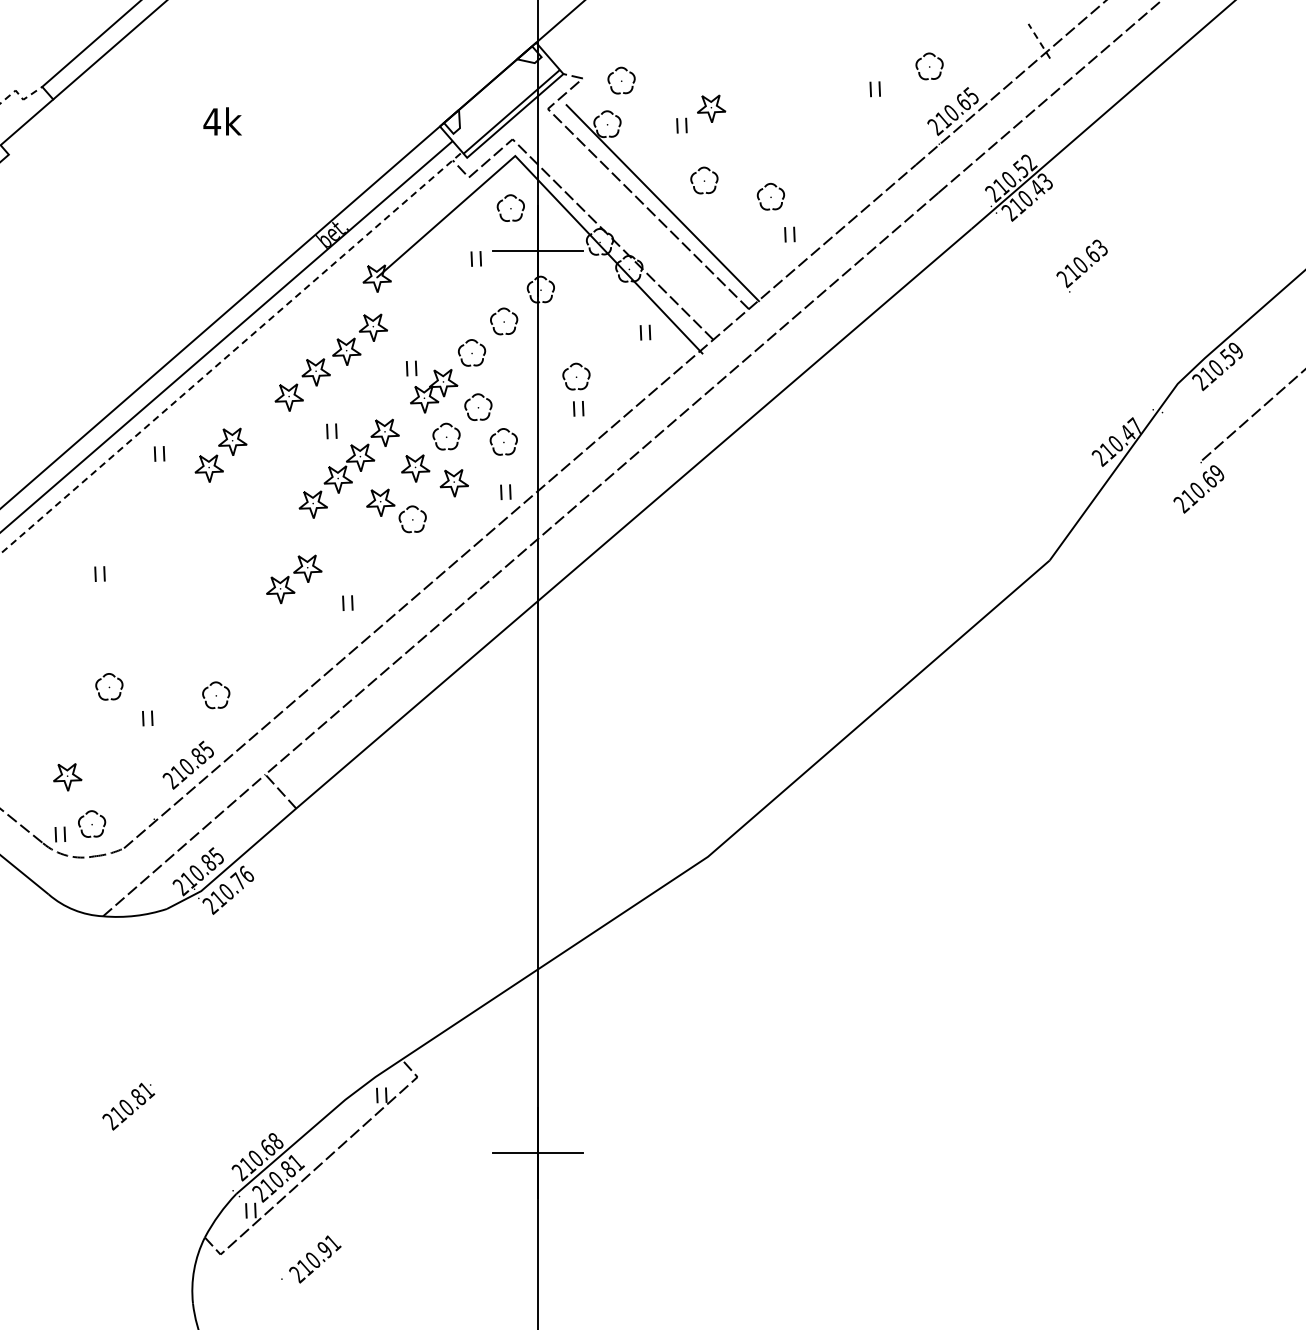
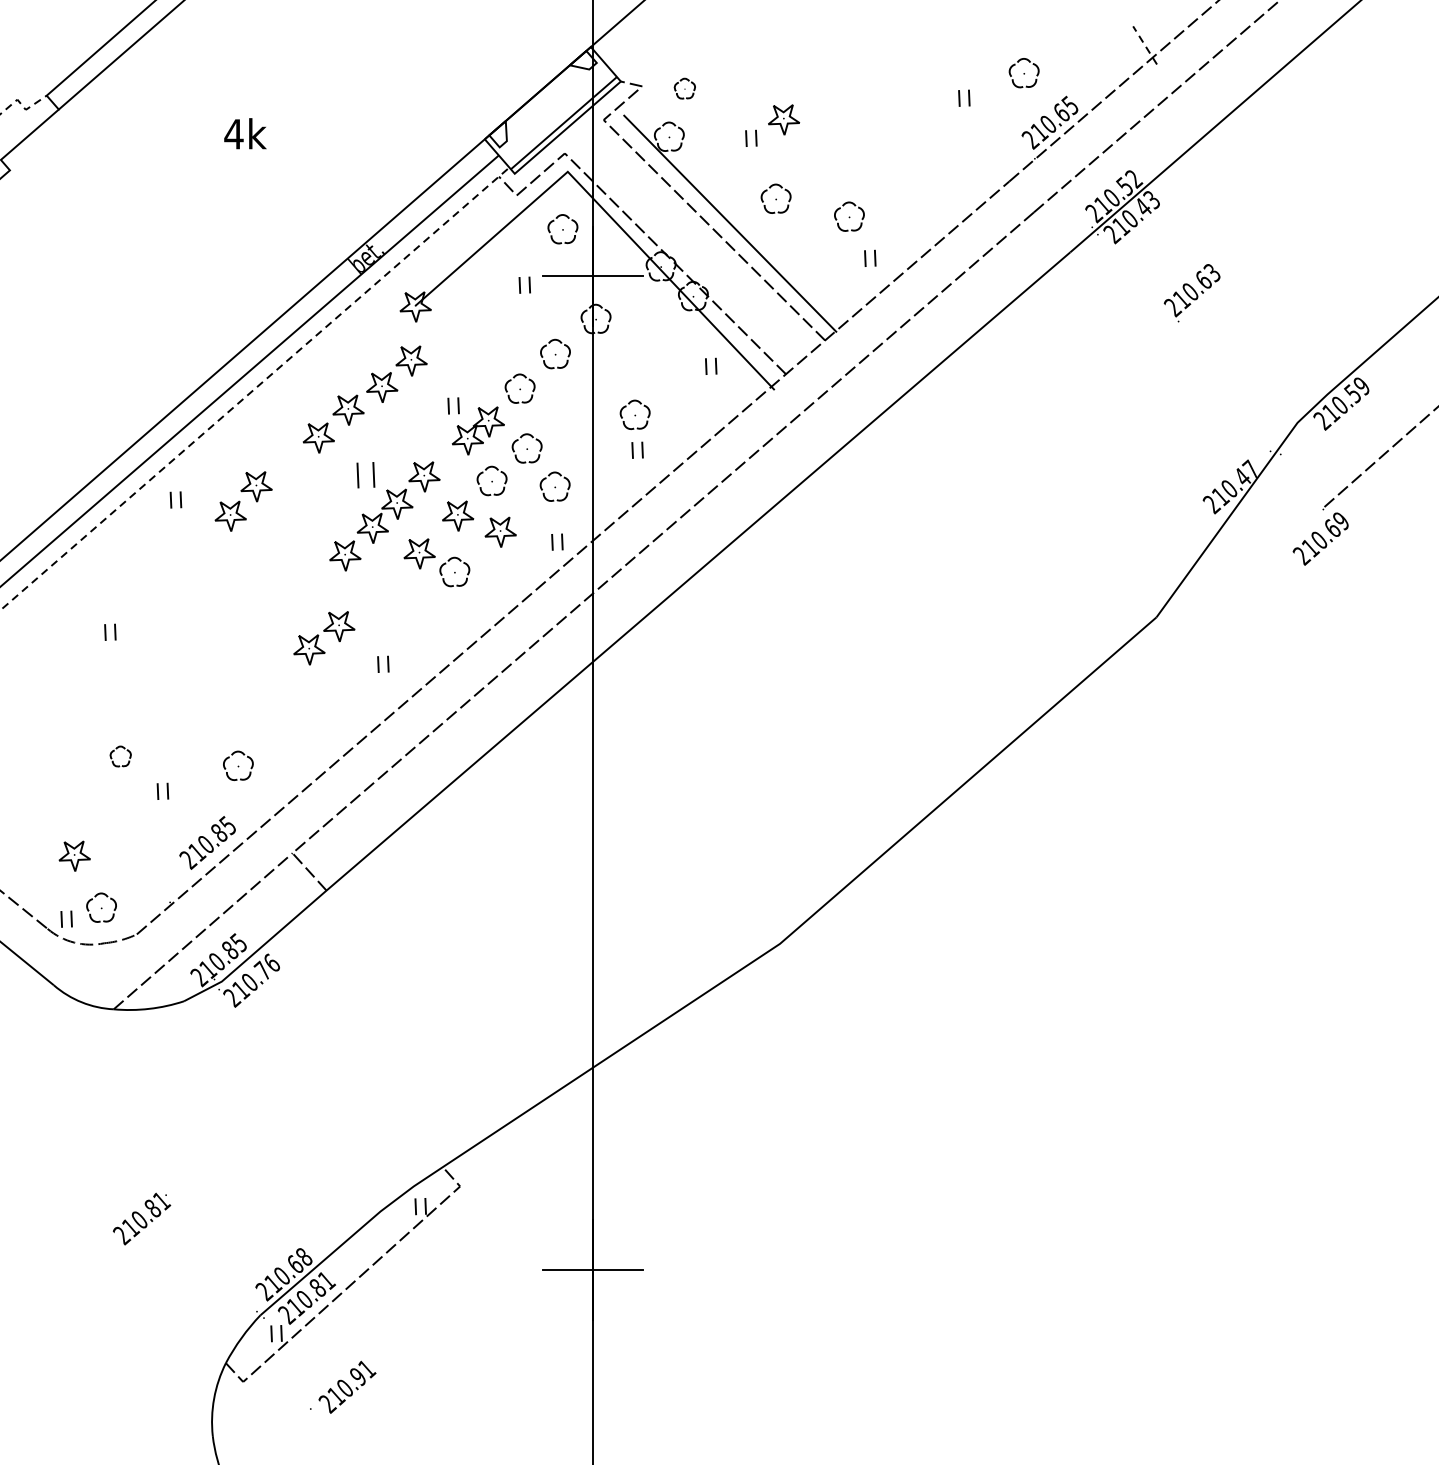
part: (621, 80) -> (684, 88), size x0.7
part: (331, 430) -> (365, 474), size x1.6
part: (109, 686) -> (120, 756), size x0.7

